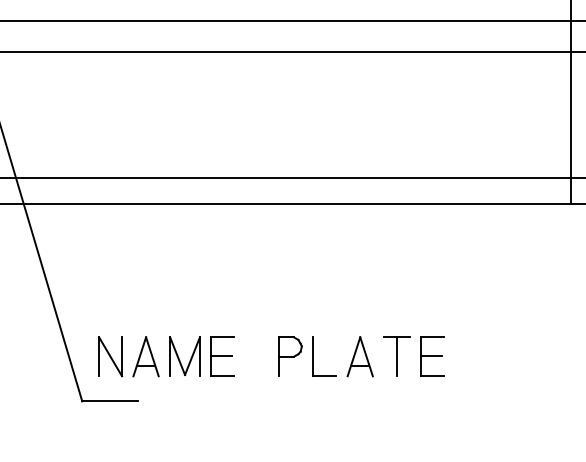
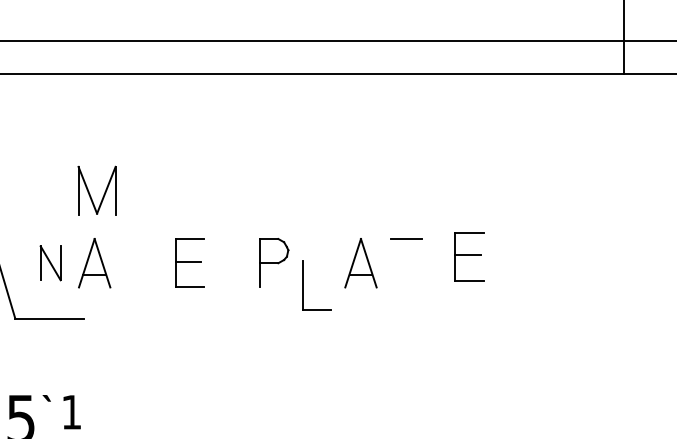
part: (110, 356) -> (50, 262), size x0.7
part: (184, 356) -> (96, 190), moved
part: (313, 356) -> (302, 285), moved
line: (396, 356) -> (406, 262), removed
part: (432, 356) -> (469, 256), moved

